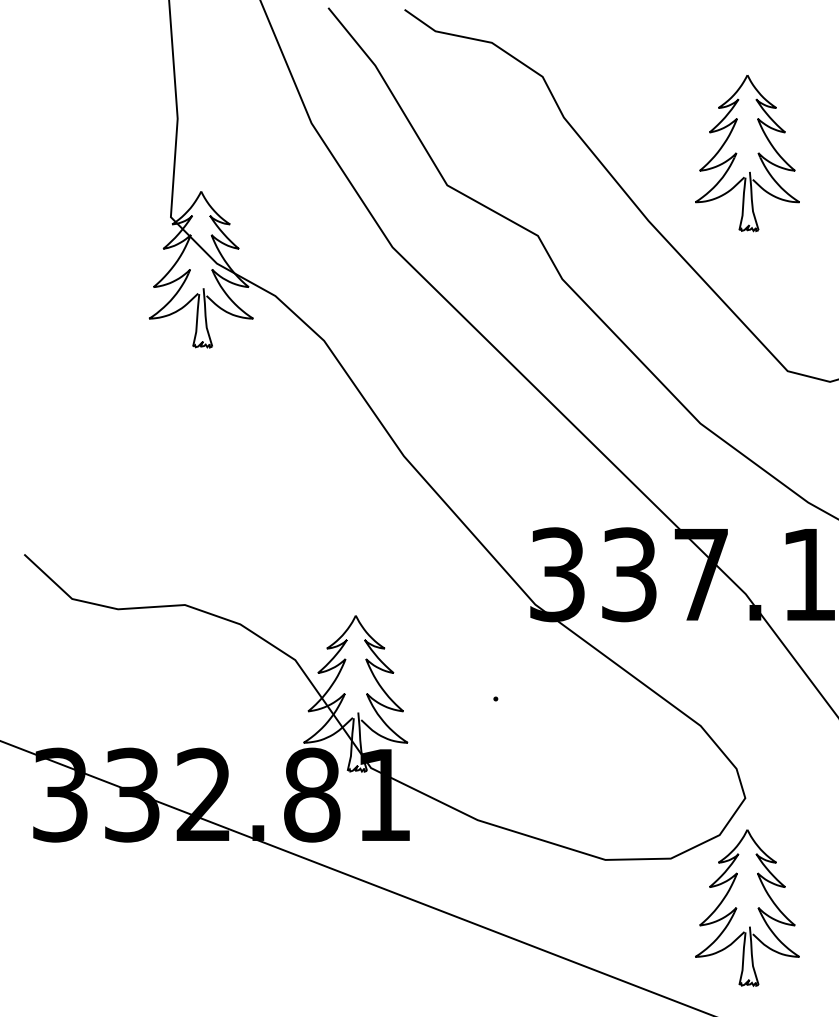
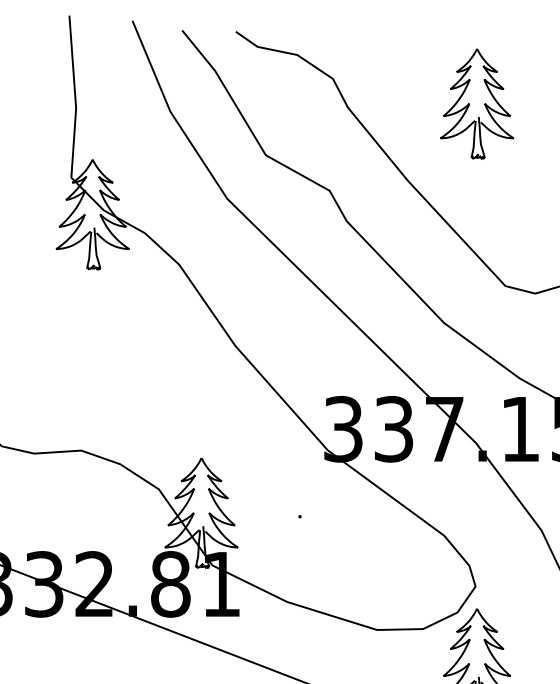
part: (747, 153) -> (477, 104), moved

